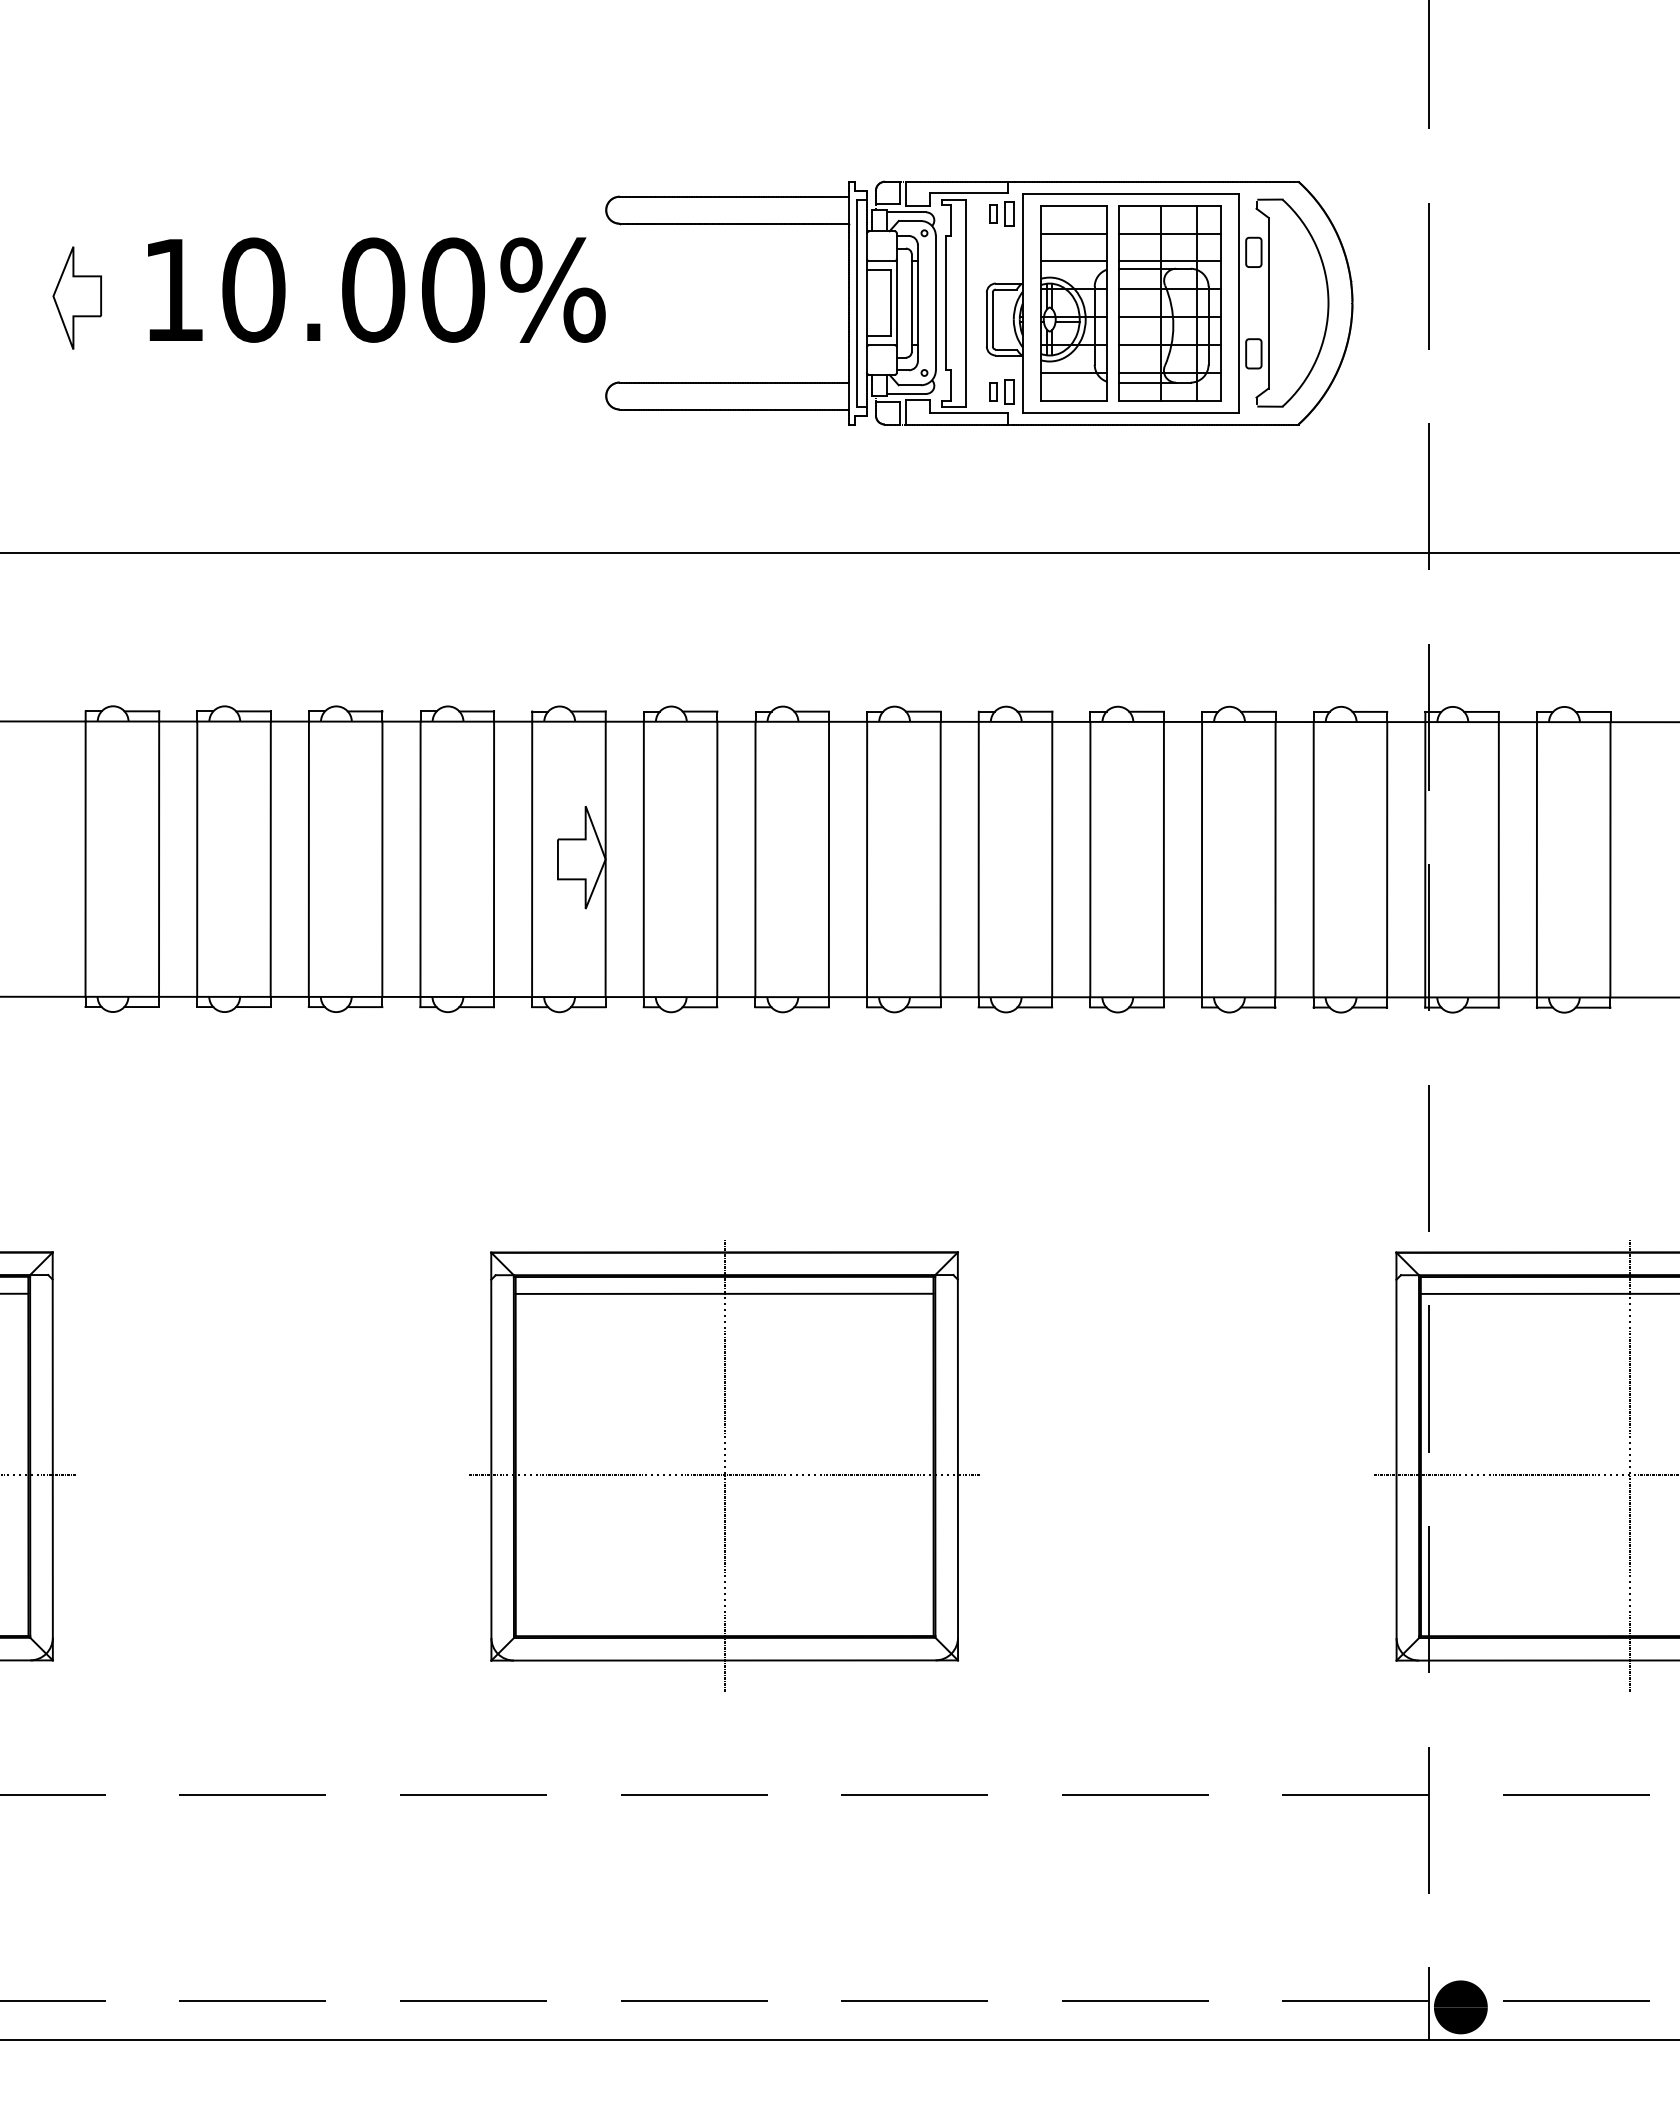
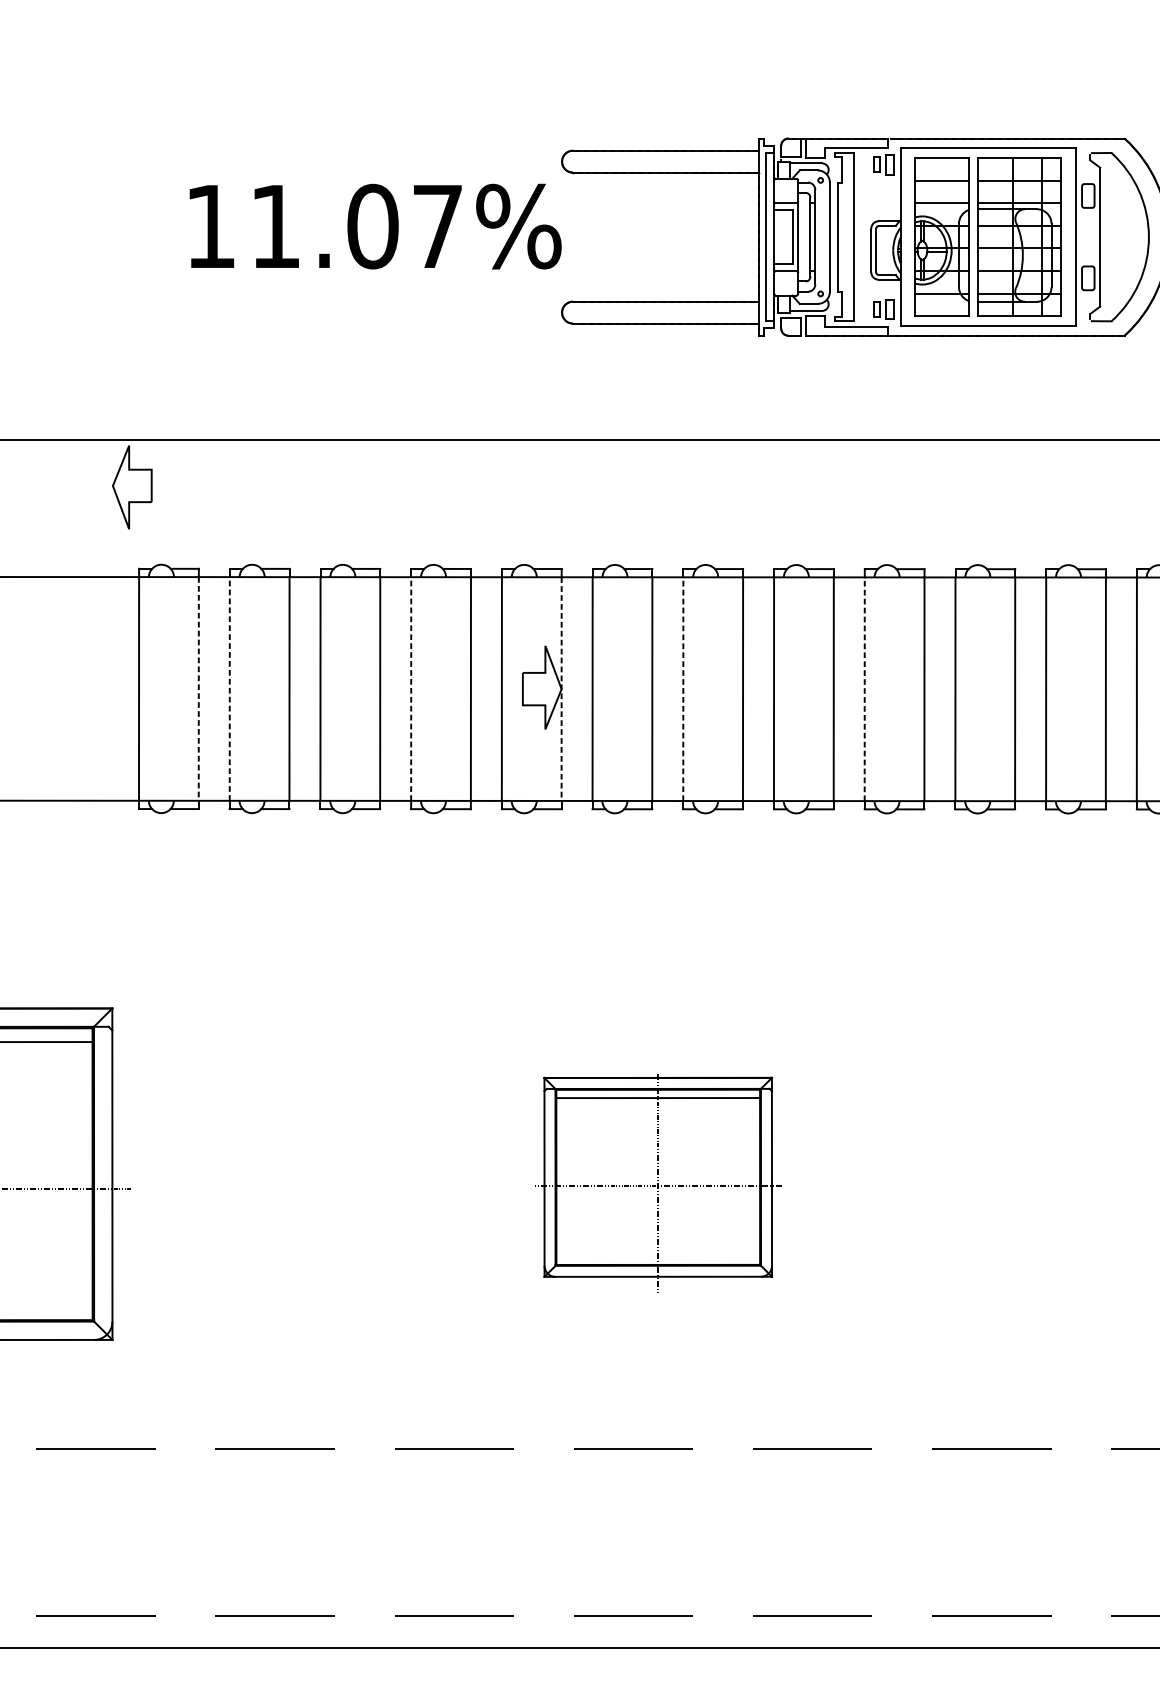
text: (353, 289) -> (356, 226), 10.00% -> 11.07%
part: (76, 297) -> (131, 486), moved
line: (159, 859) -> (199, 689), solid -> dashed
line: (197, 859) -> (229, 689), solid -> dashed
line: (420, 859) -> (411, 689), solid -> dashed
line: (605, 859) -> (561, 689), solid -> dashed
line: (755, 859) -> (683, 689), solid -> dashed
line: (978, 859) -> (864, 689), solid -> dashed
part: (724, 1465) -> (658, 1181), size x0.6

